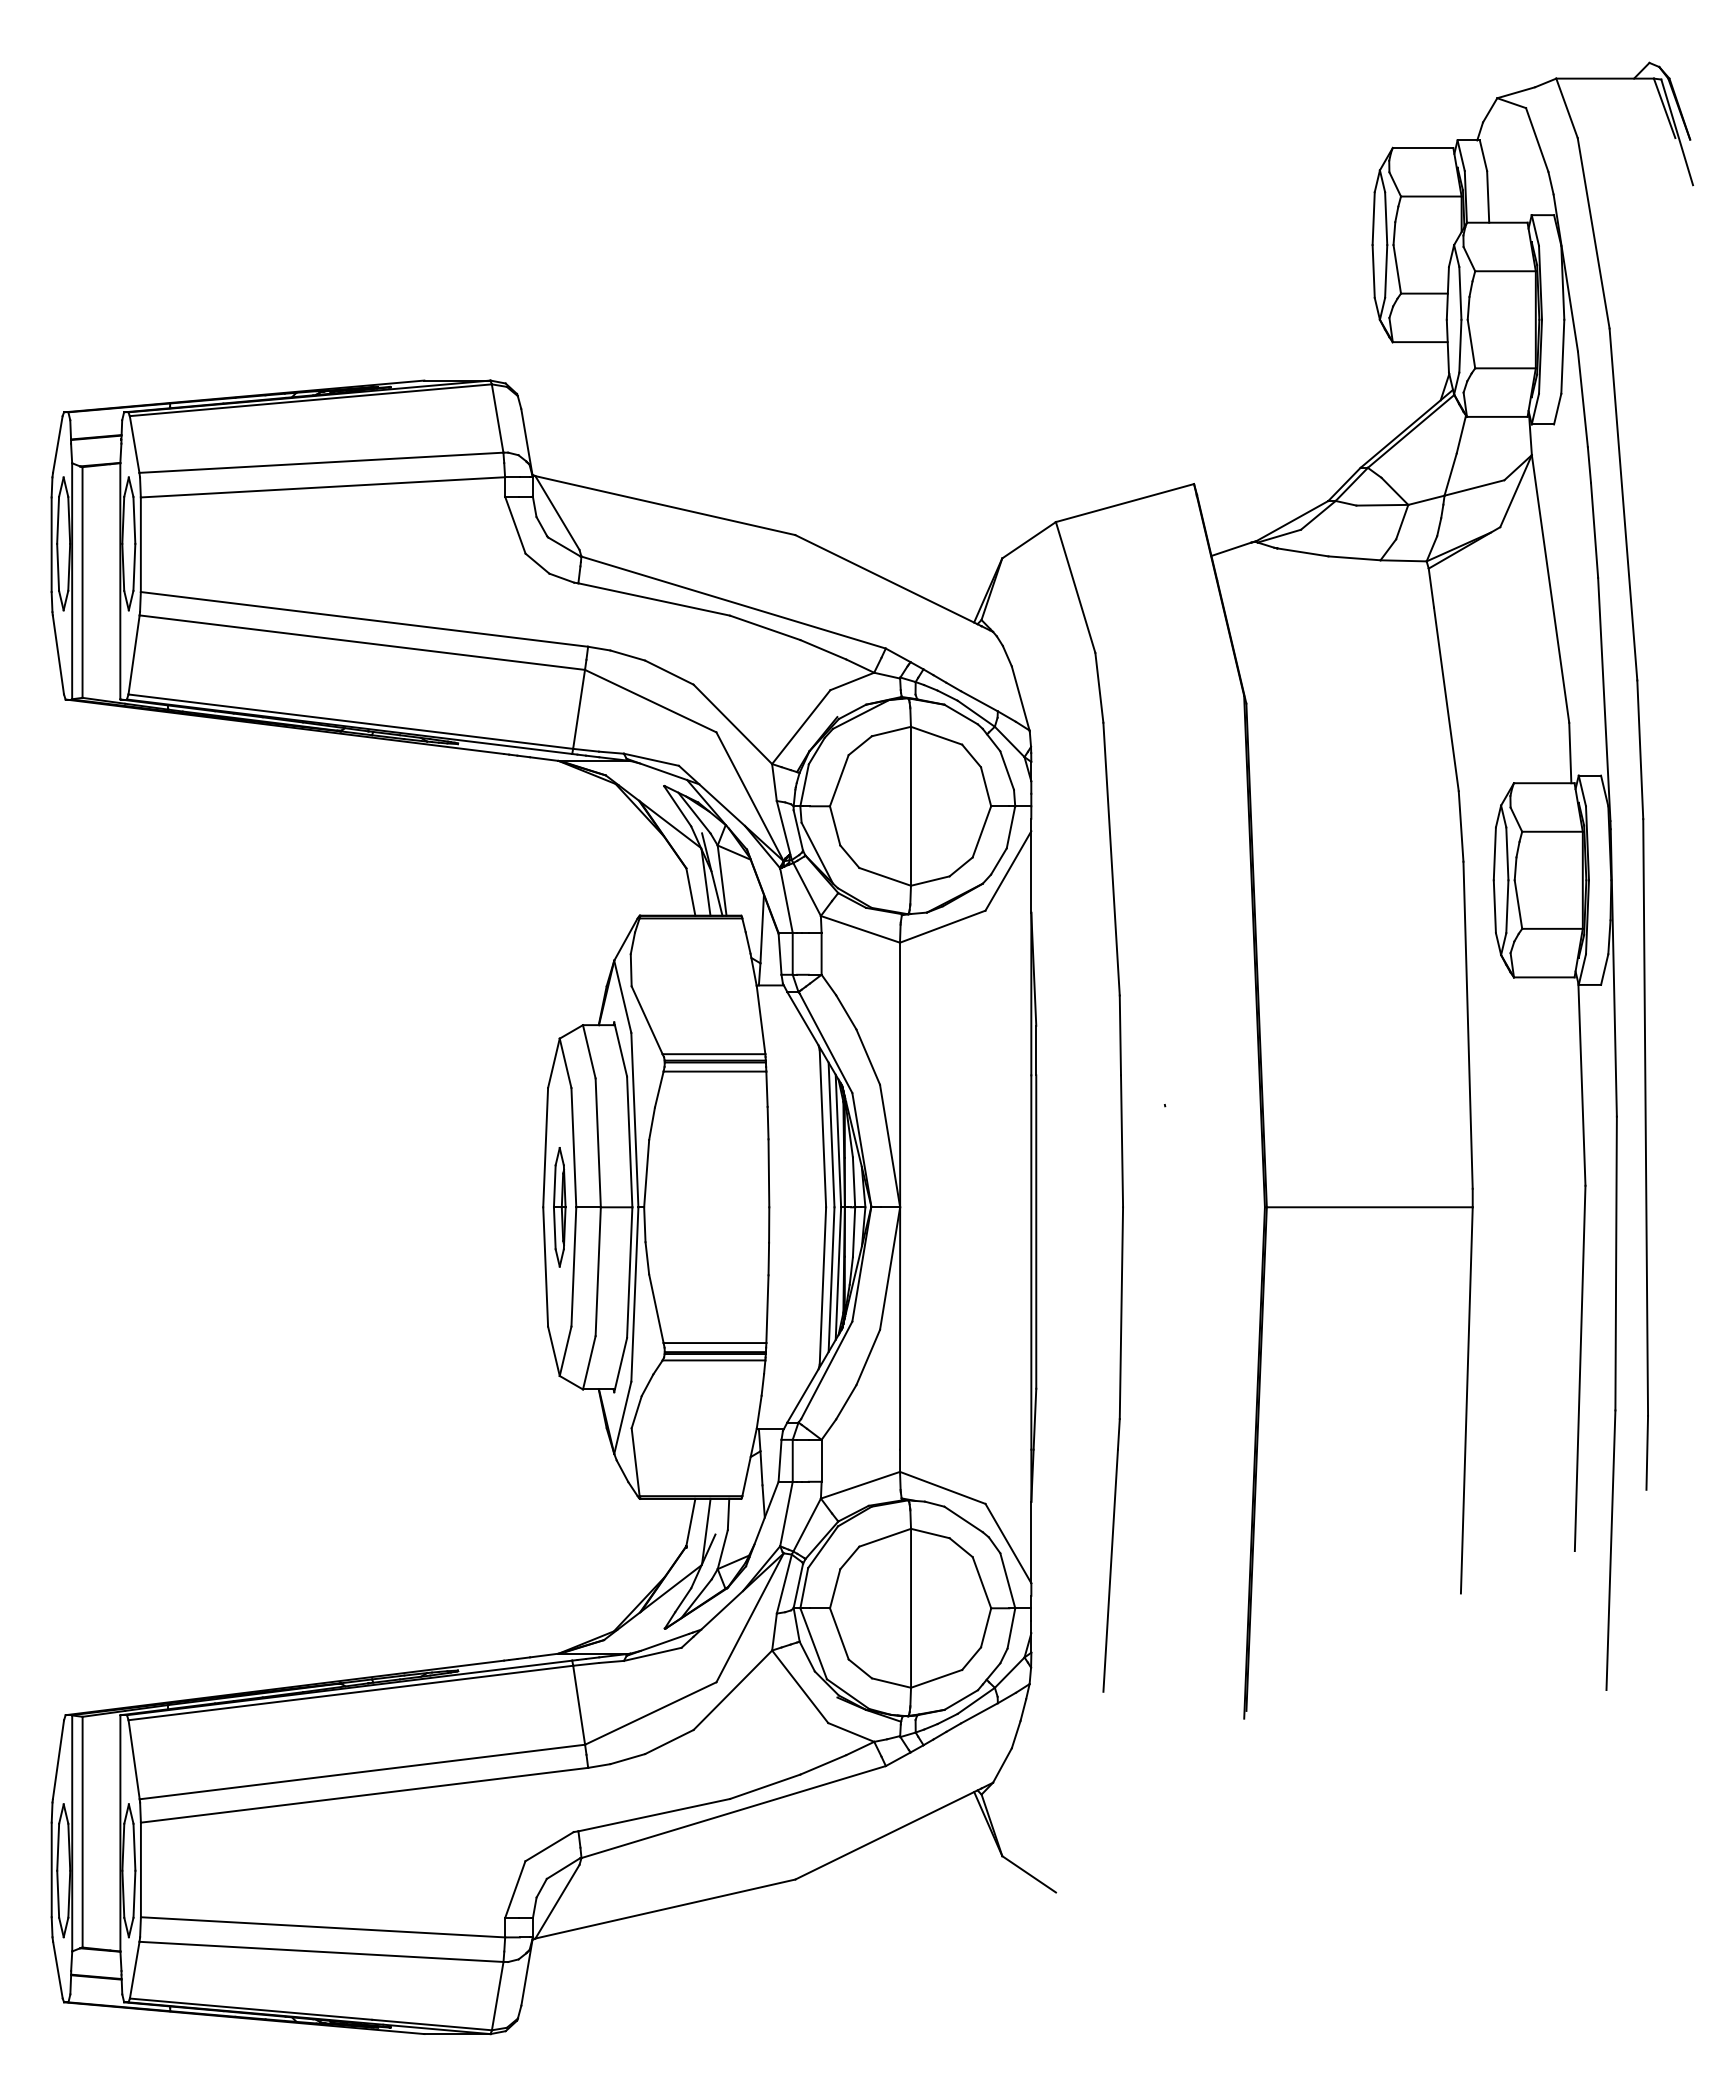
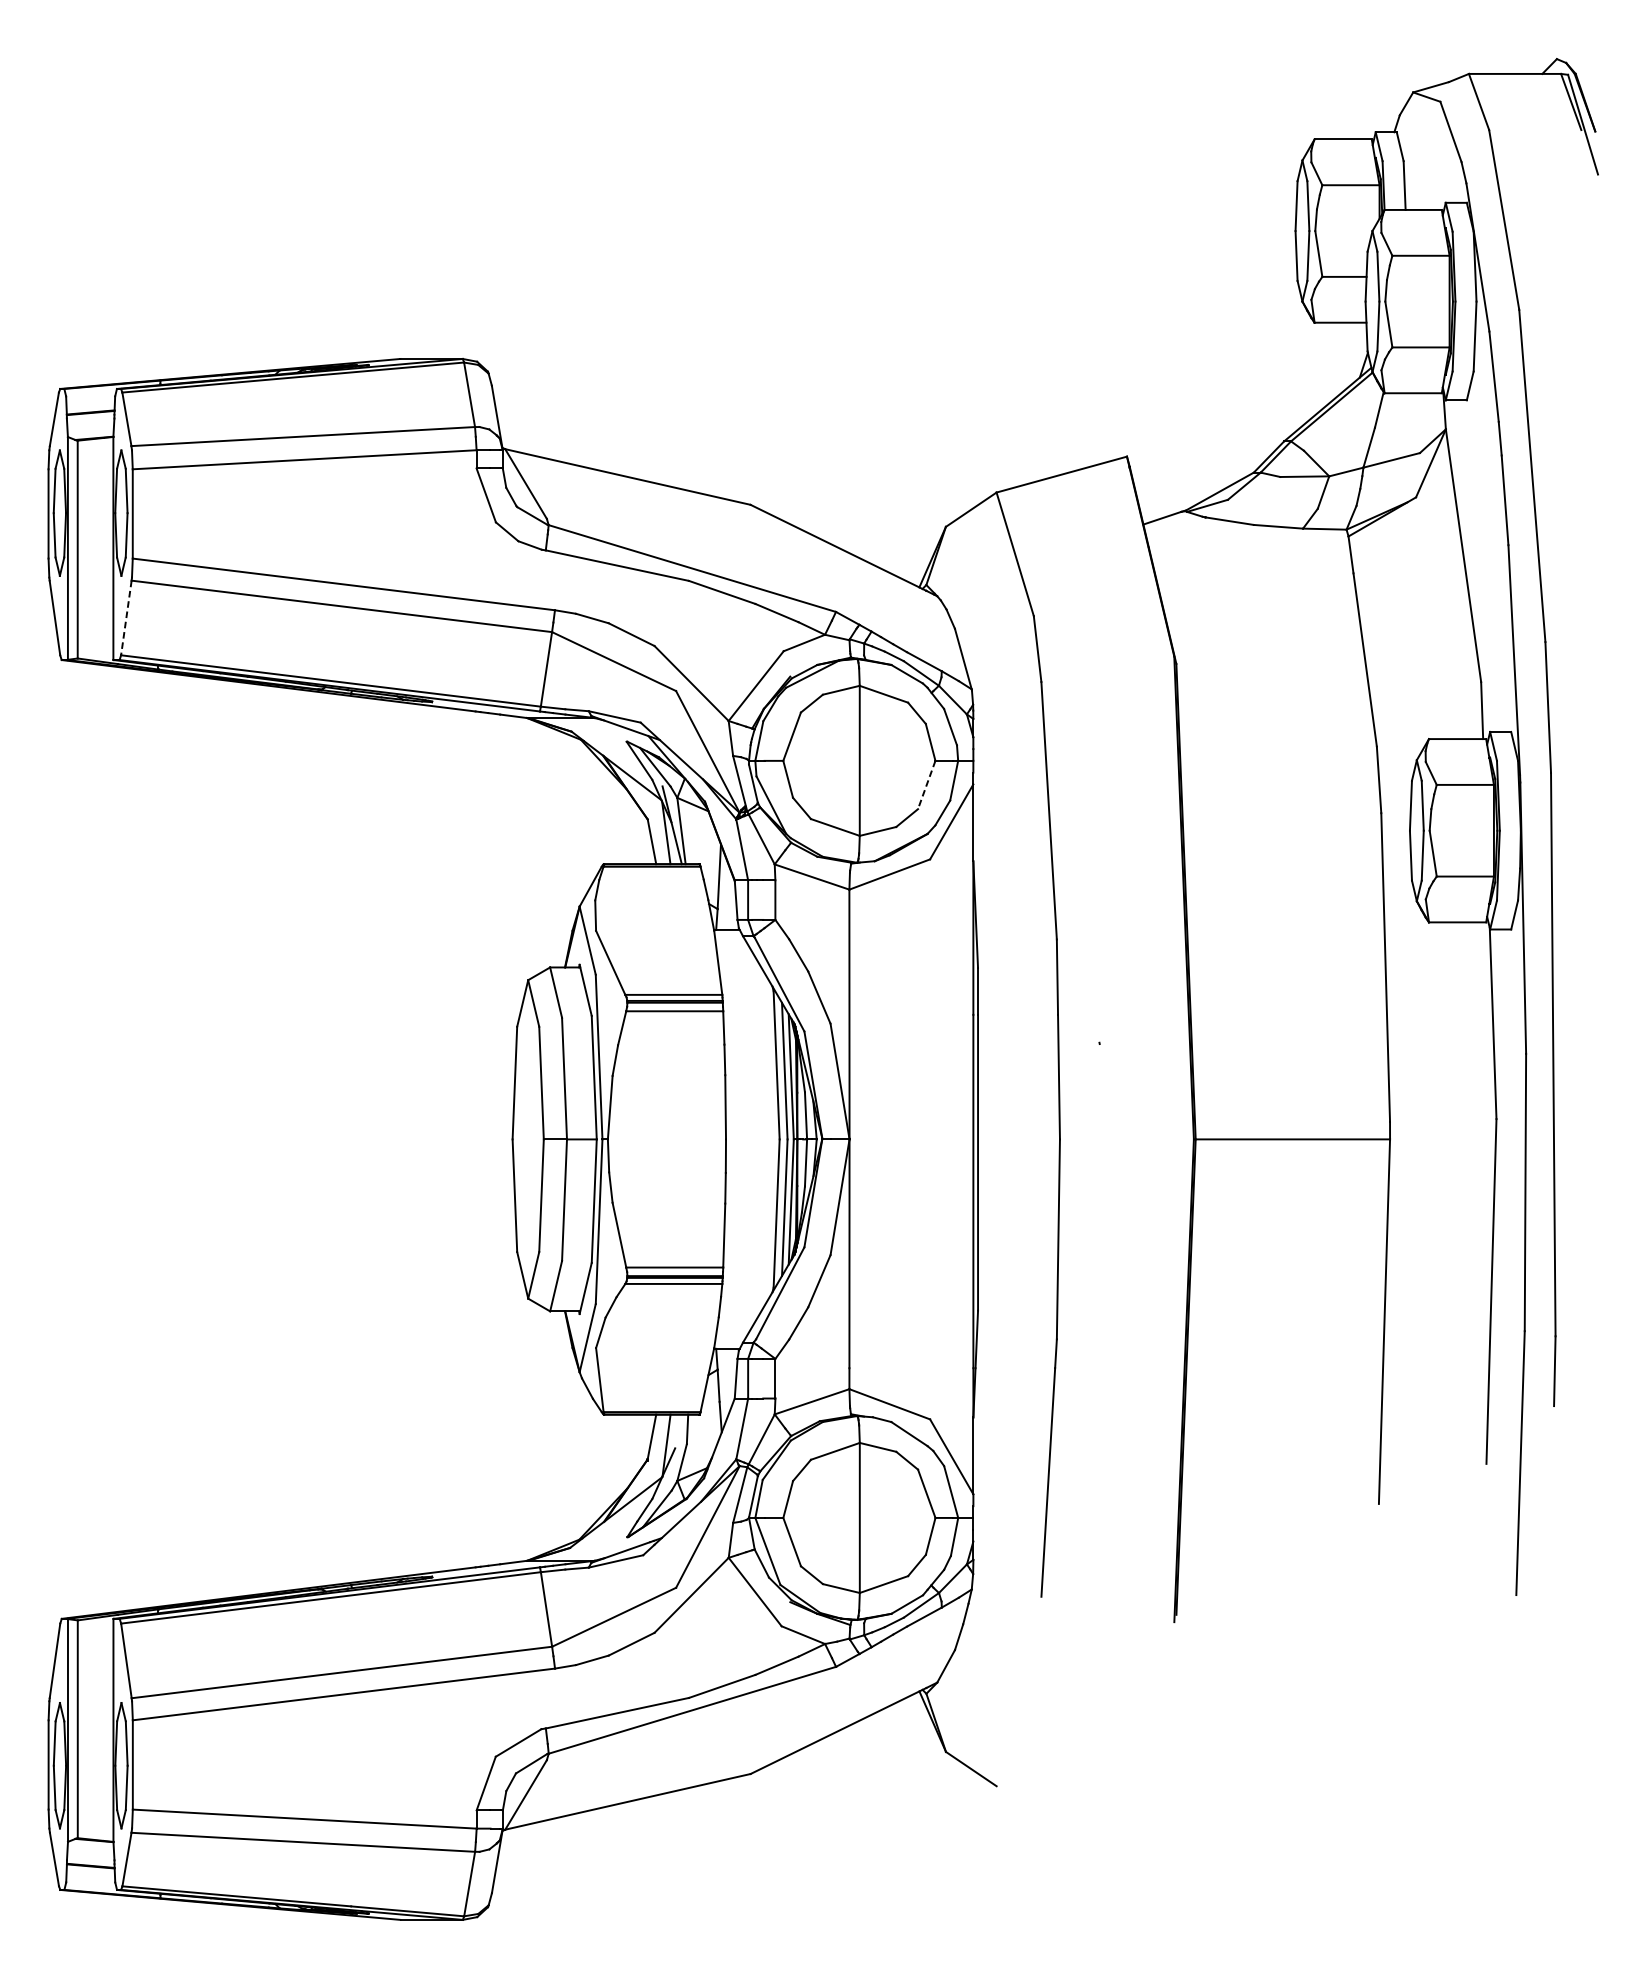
line: (134, 654) -> (126, 617), solid -> dashed
line: (981, 832) -> (926, 785), solid -> dashed
part: (559, 1207) -> (527, 1139), removed

